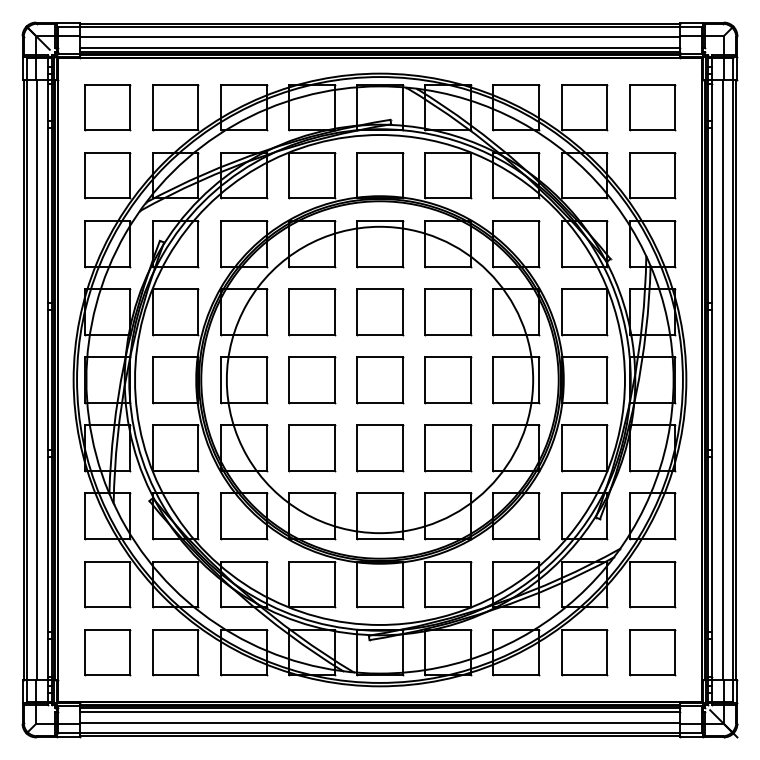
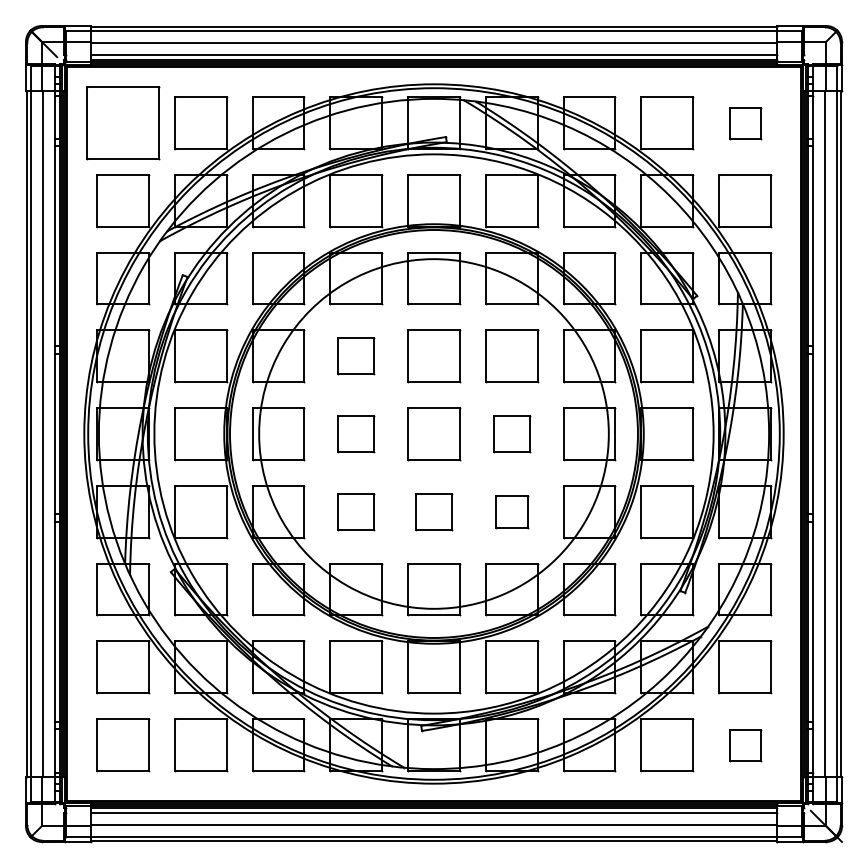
part: (107, 107) -> (123, 123), size x1.4
part: (652, 107) -> (745, 123), size x0.6
part: (312, 312) -> (356, 356), size x0.7
part: (312, 380) -> (356, 434), size x0.7
part: (448, 380) -> (512, 434), size x0.7
part: (312, 448) -> (356, 512), size x0.7
part: (380, 448) -> (434, 512), size x0.7
part: (448, 448) -> (512, 512), size x0.6
part: (652, 652) -> (745, 745), size x0.6

